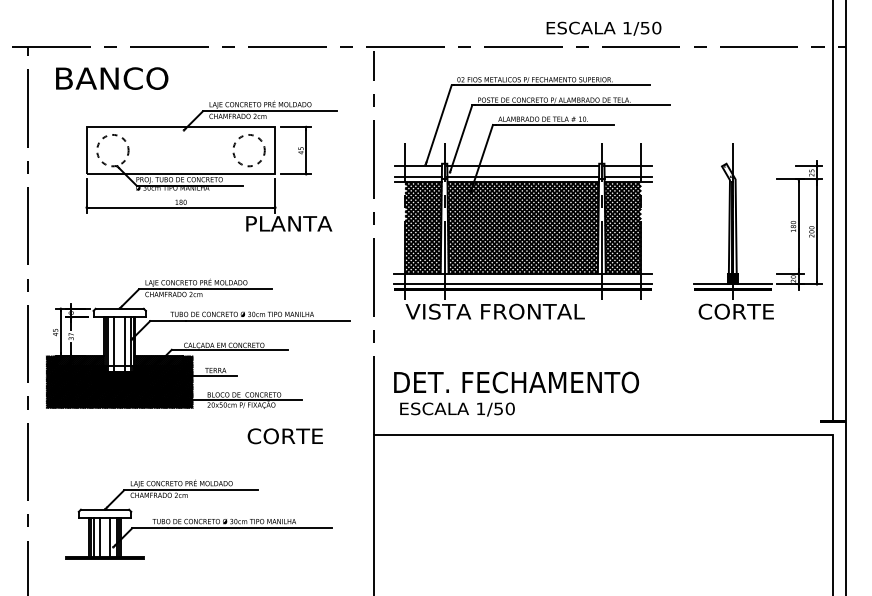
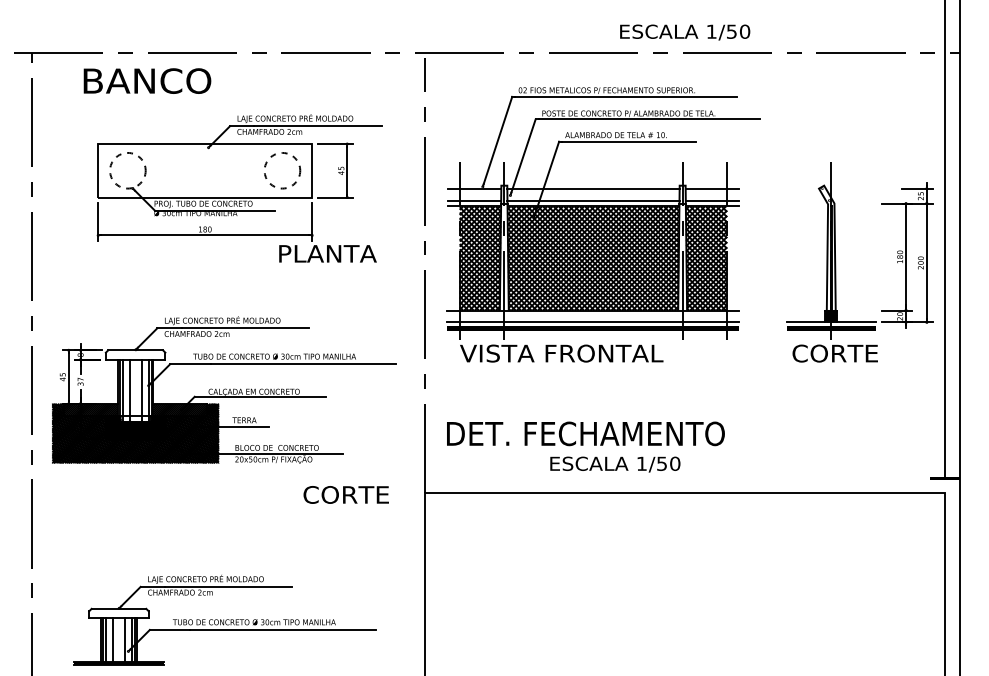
text: (112, 78) -> (147, 80), moved
text: (457, 409) -> (615, 464), moved
text: (284, 436) -> (345, 495), moved
part: (198, 519) -> (225, 619), moved

